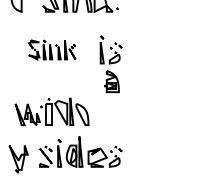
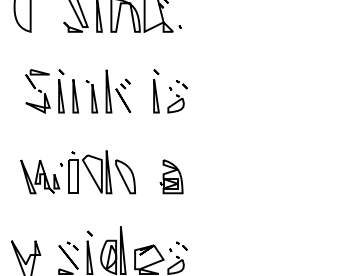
part: (52, 49) -> (78, 90), size x1.43
part: (111, 81) -> (170, 176), moved
part: (51, 111) -> (77, 171), moved

